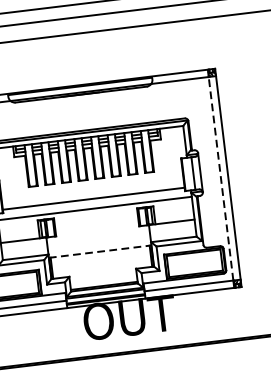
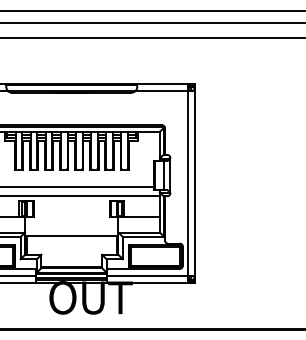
line: (221, 178) -> (188, 183), dashed -> solid
line: (99, 251) -> (71, 235), dashed -> solid

